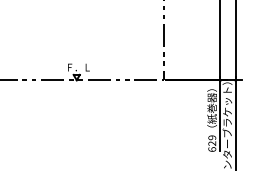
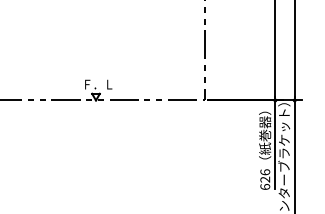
text: (212, 137) -> (265, 172), 629 -> 626

